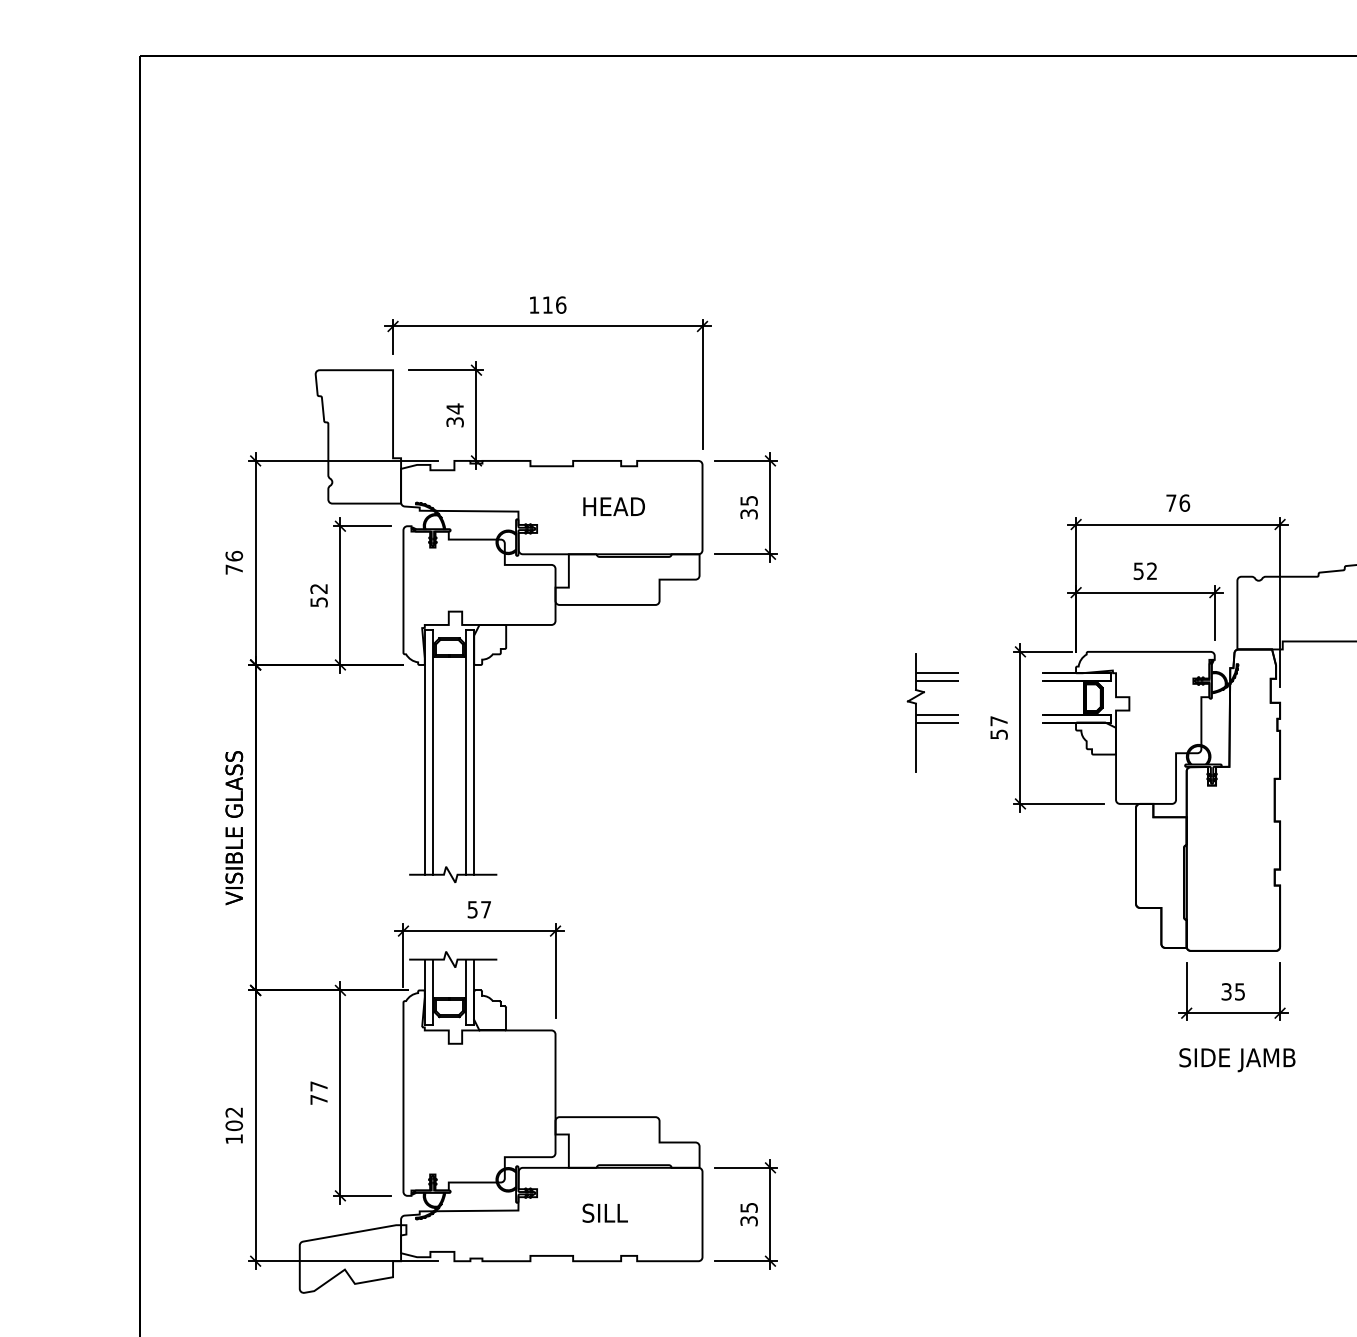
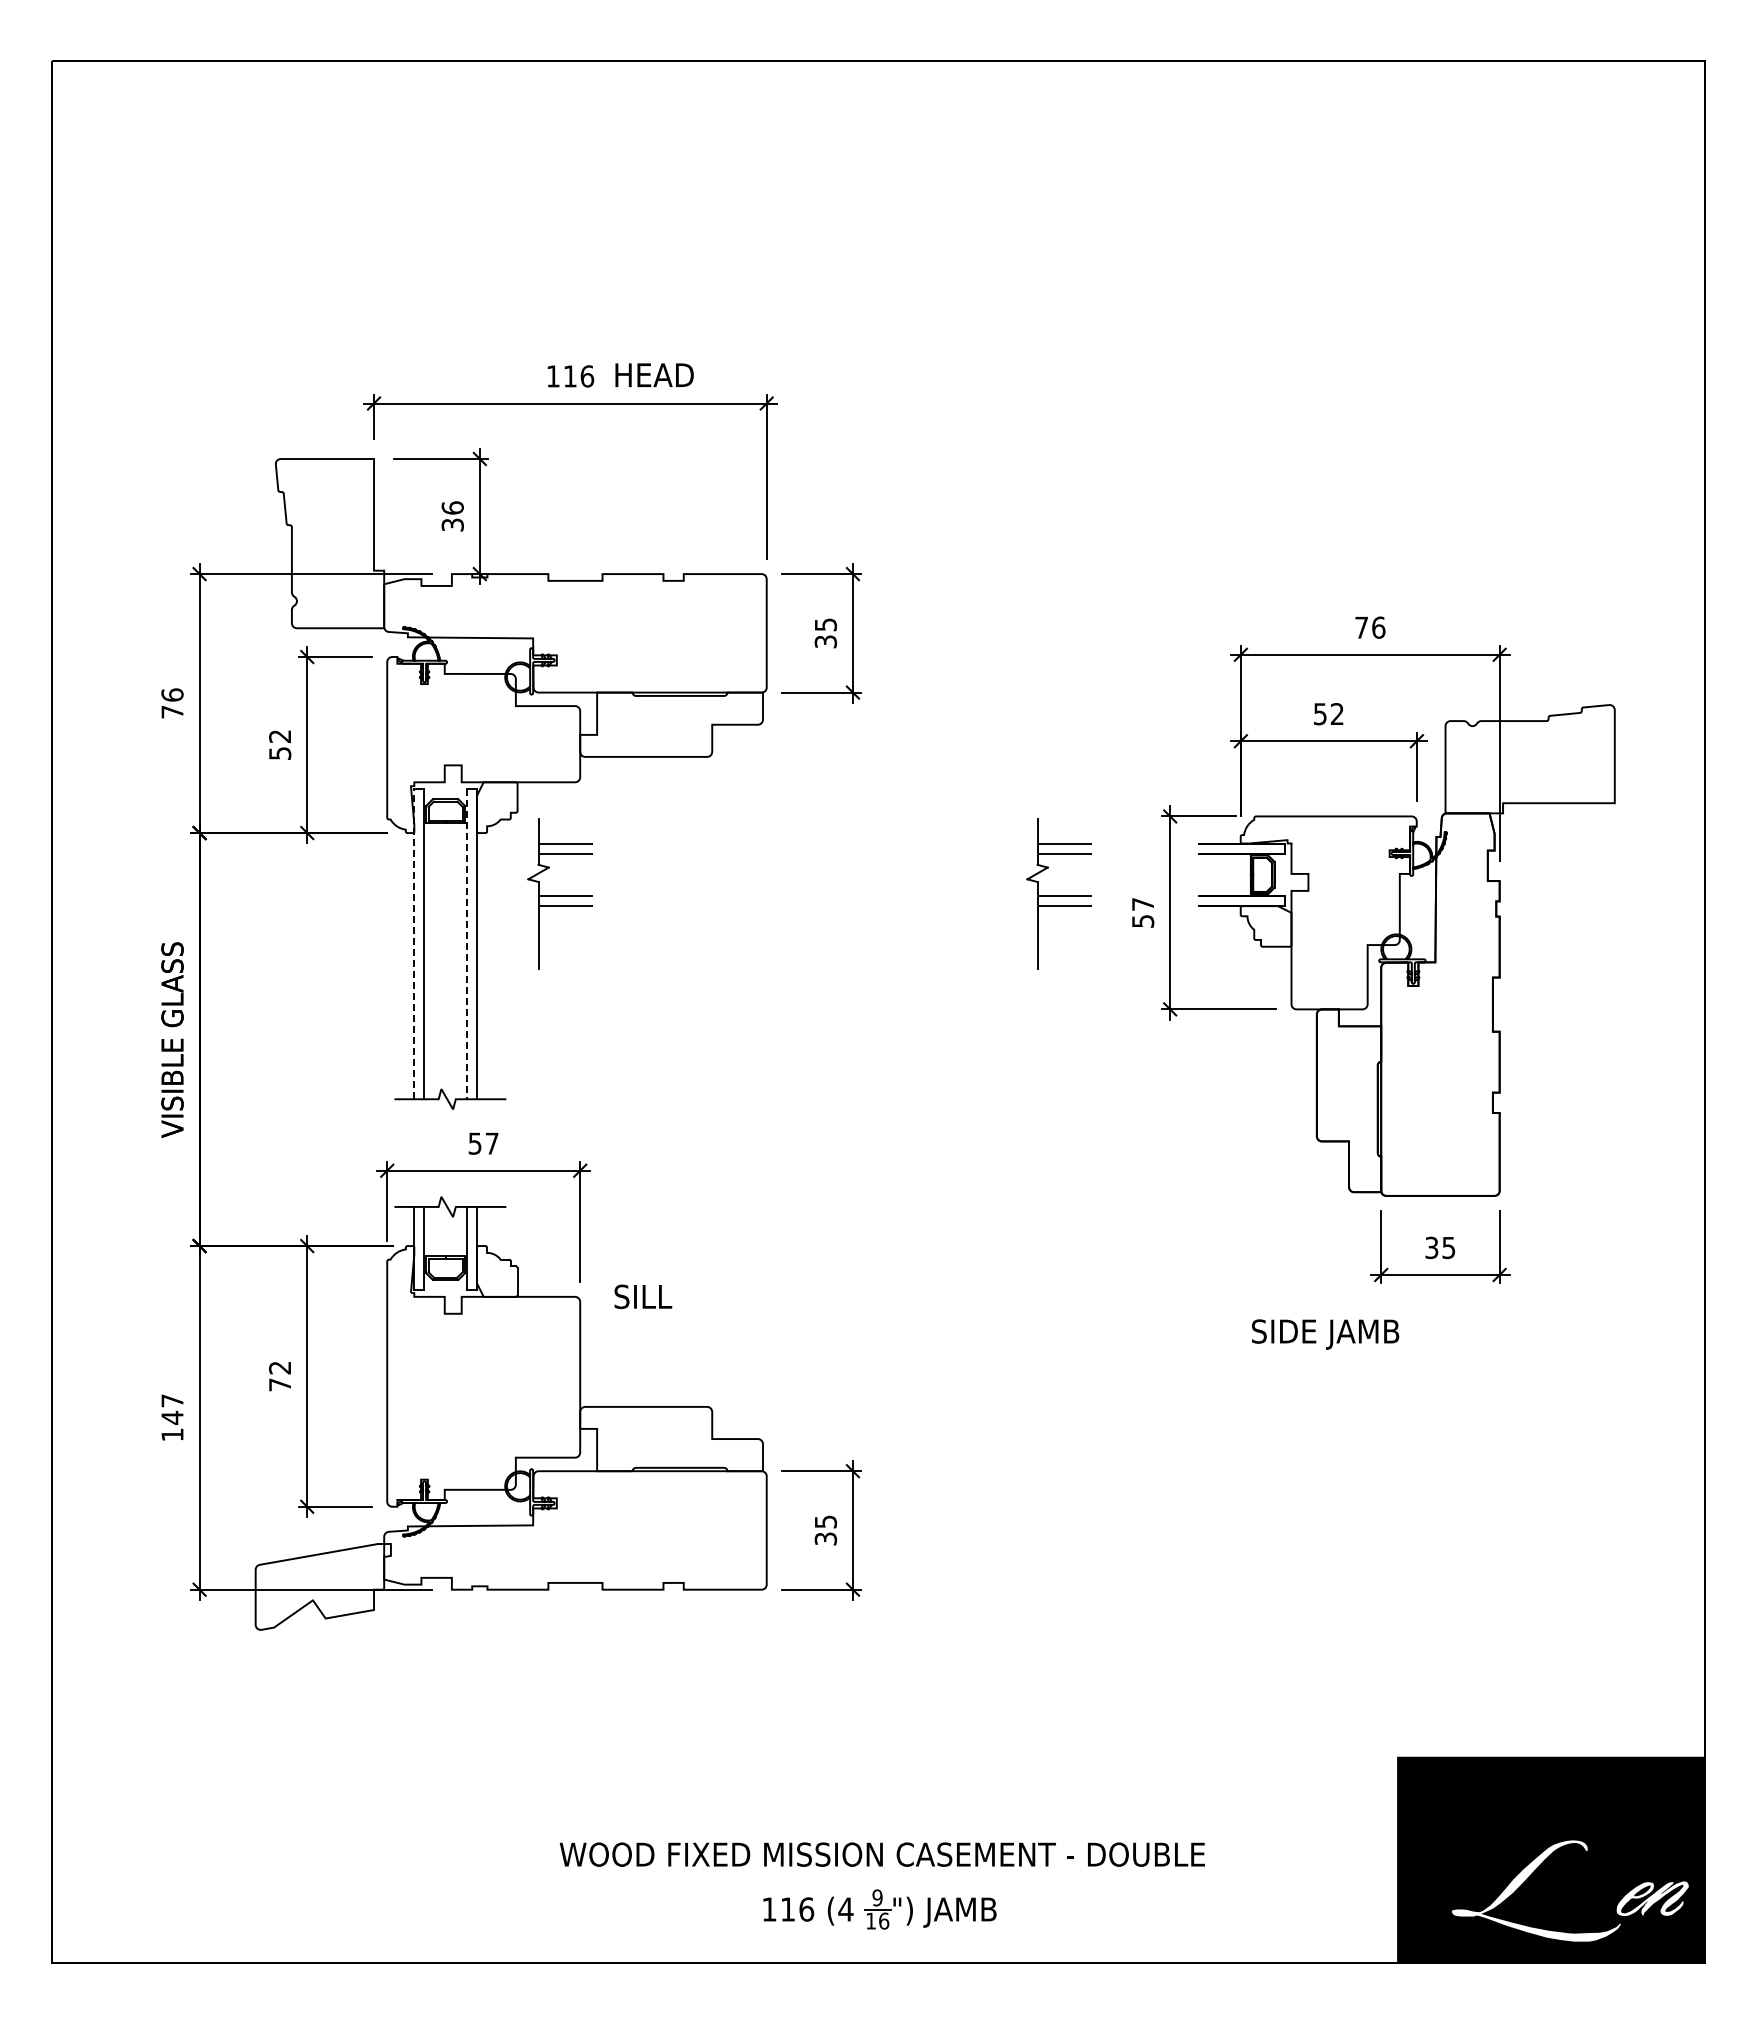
text: (454, 409) -> (452, 508), 34 -> 36
text: (614, 506) -> (654, 374), moved
part: (539, 712) -> (559, 893), added
line: (424, 752) -> (414, 943), solid -> dashed
line: (465, 752) -> (466, 944), solid -> dashed
text: (1237, 1060) -> (1325, 1334), moved
text: (318, 1086) -> (279, 1367), 77 -> 72
text: (234, 1119) -> (172, 1409), 102 -> 147
text: (605, 1212) -> (643, 1296), moved

